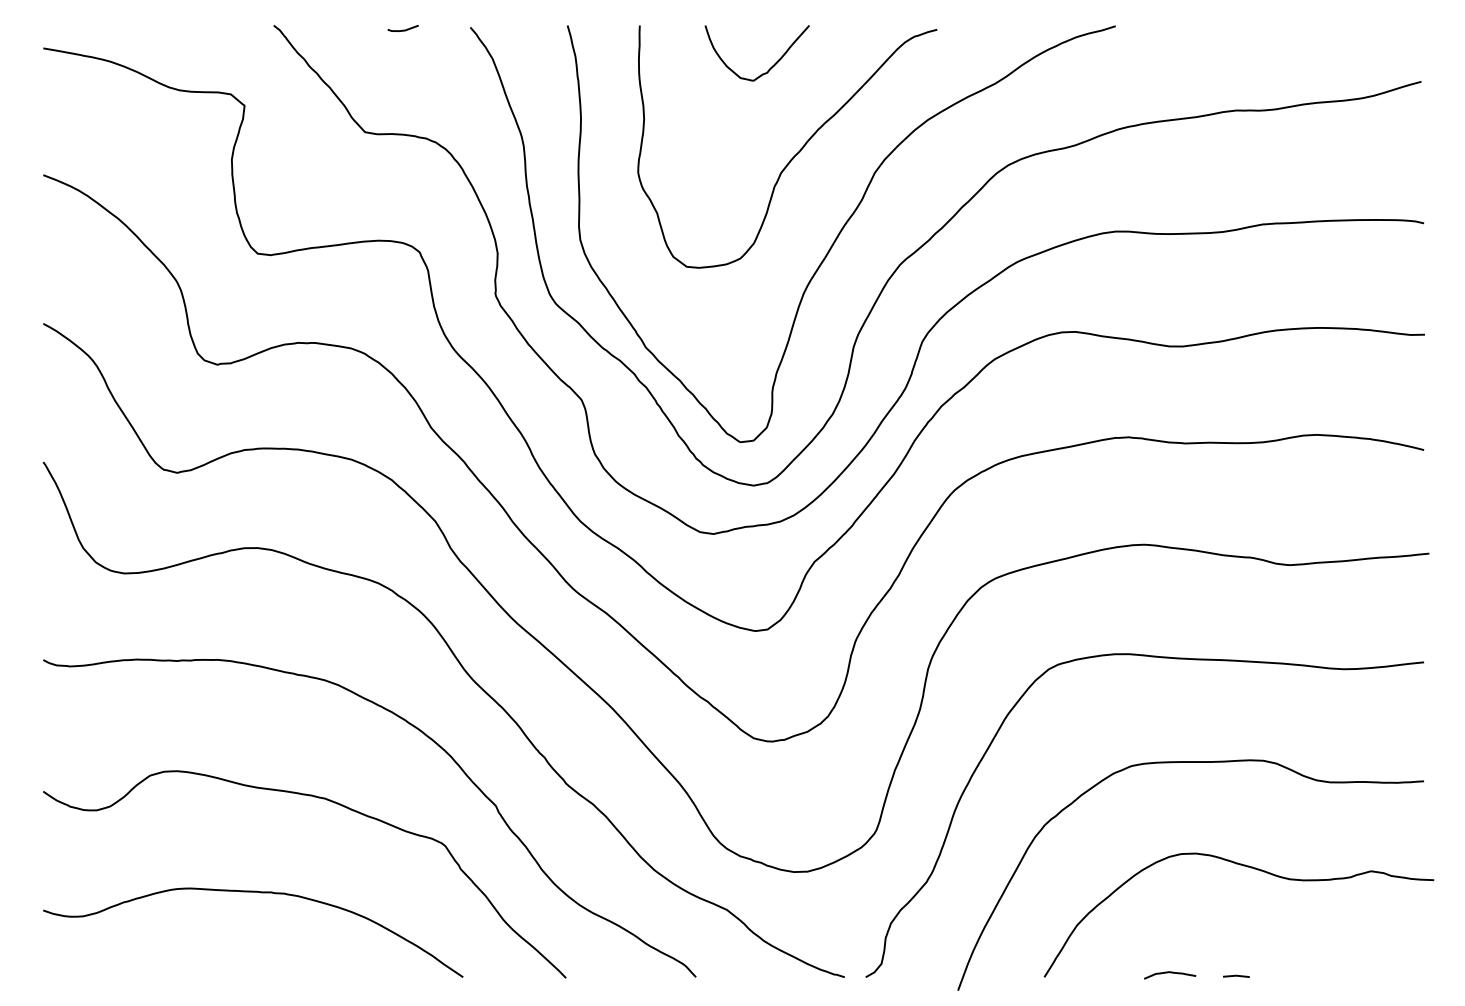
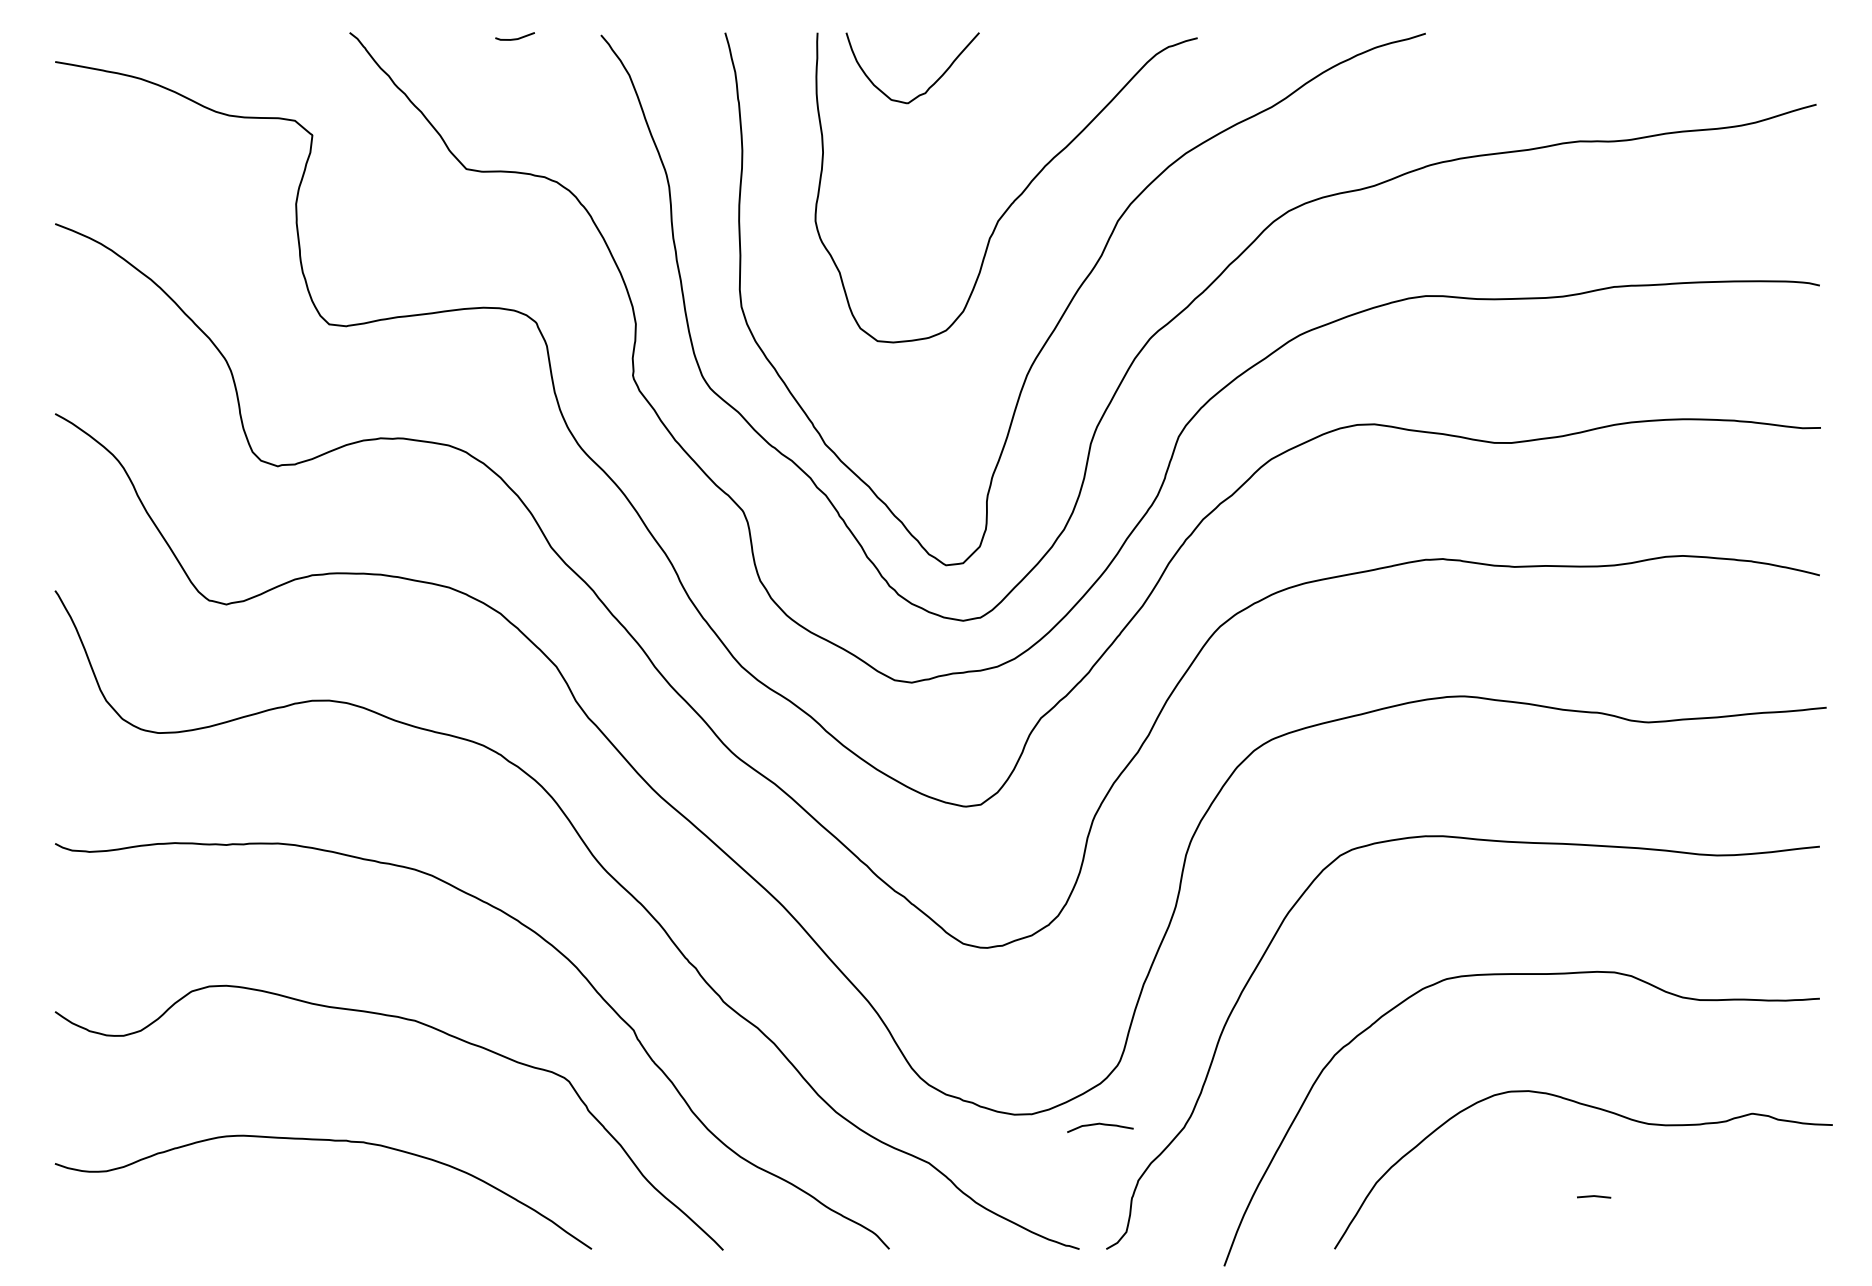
curve: (770, 67) -> (929, 86), moved
curve: (1170, 973) -> (1100, 1125), moved
line: (1236, 975) -> (1594, 1195), moved

